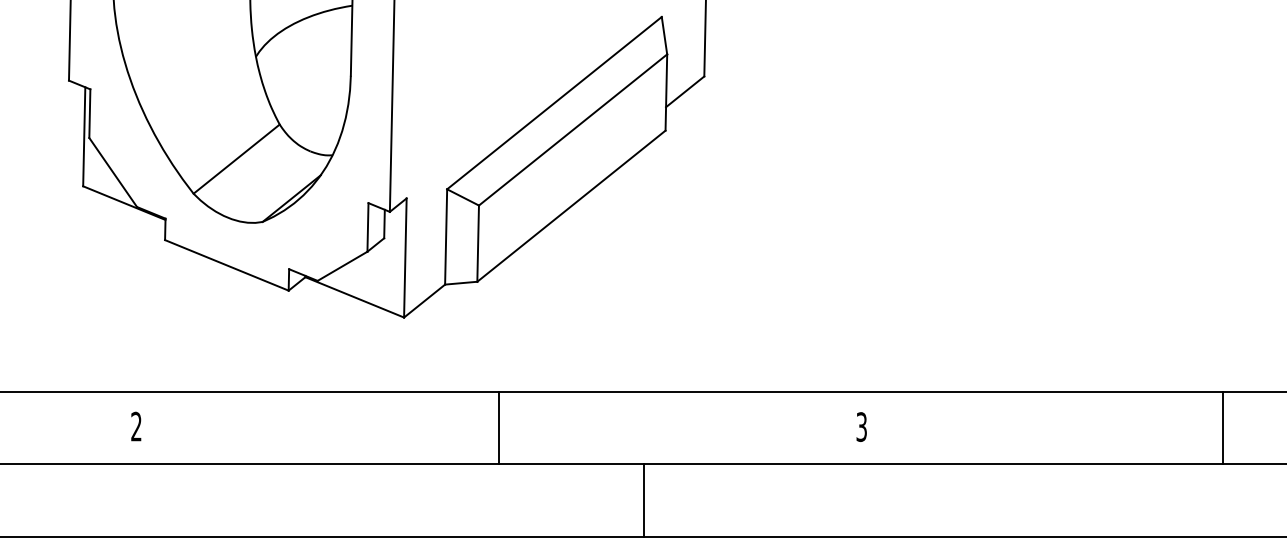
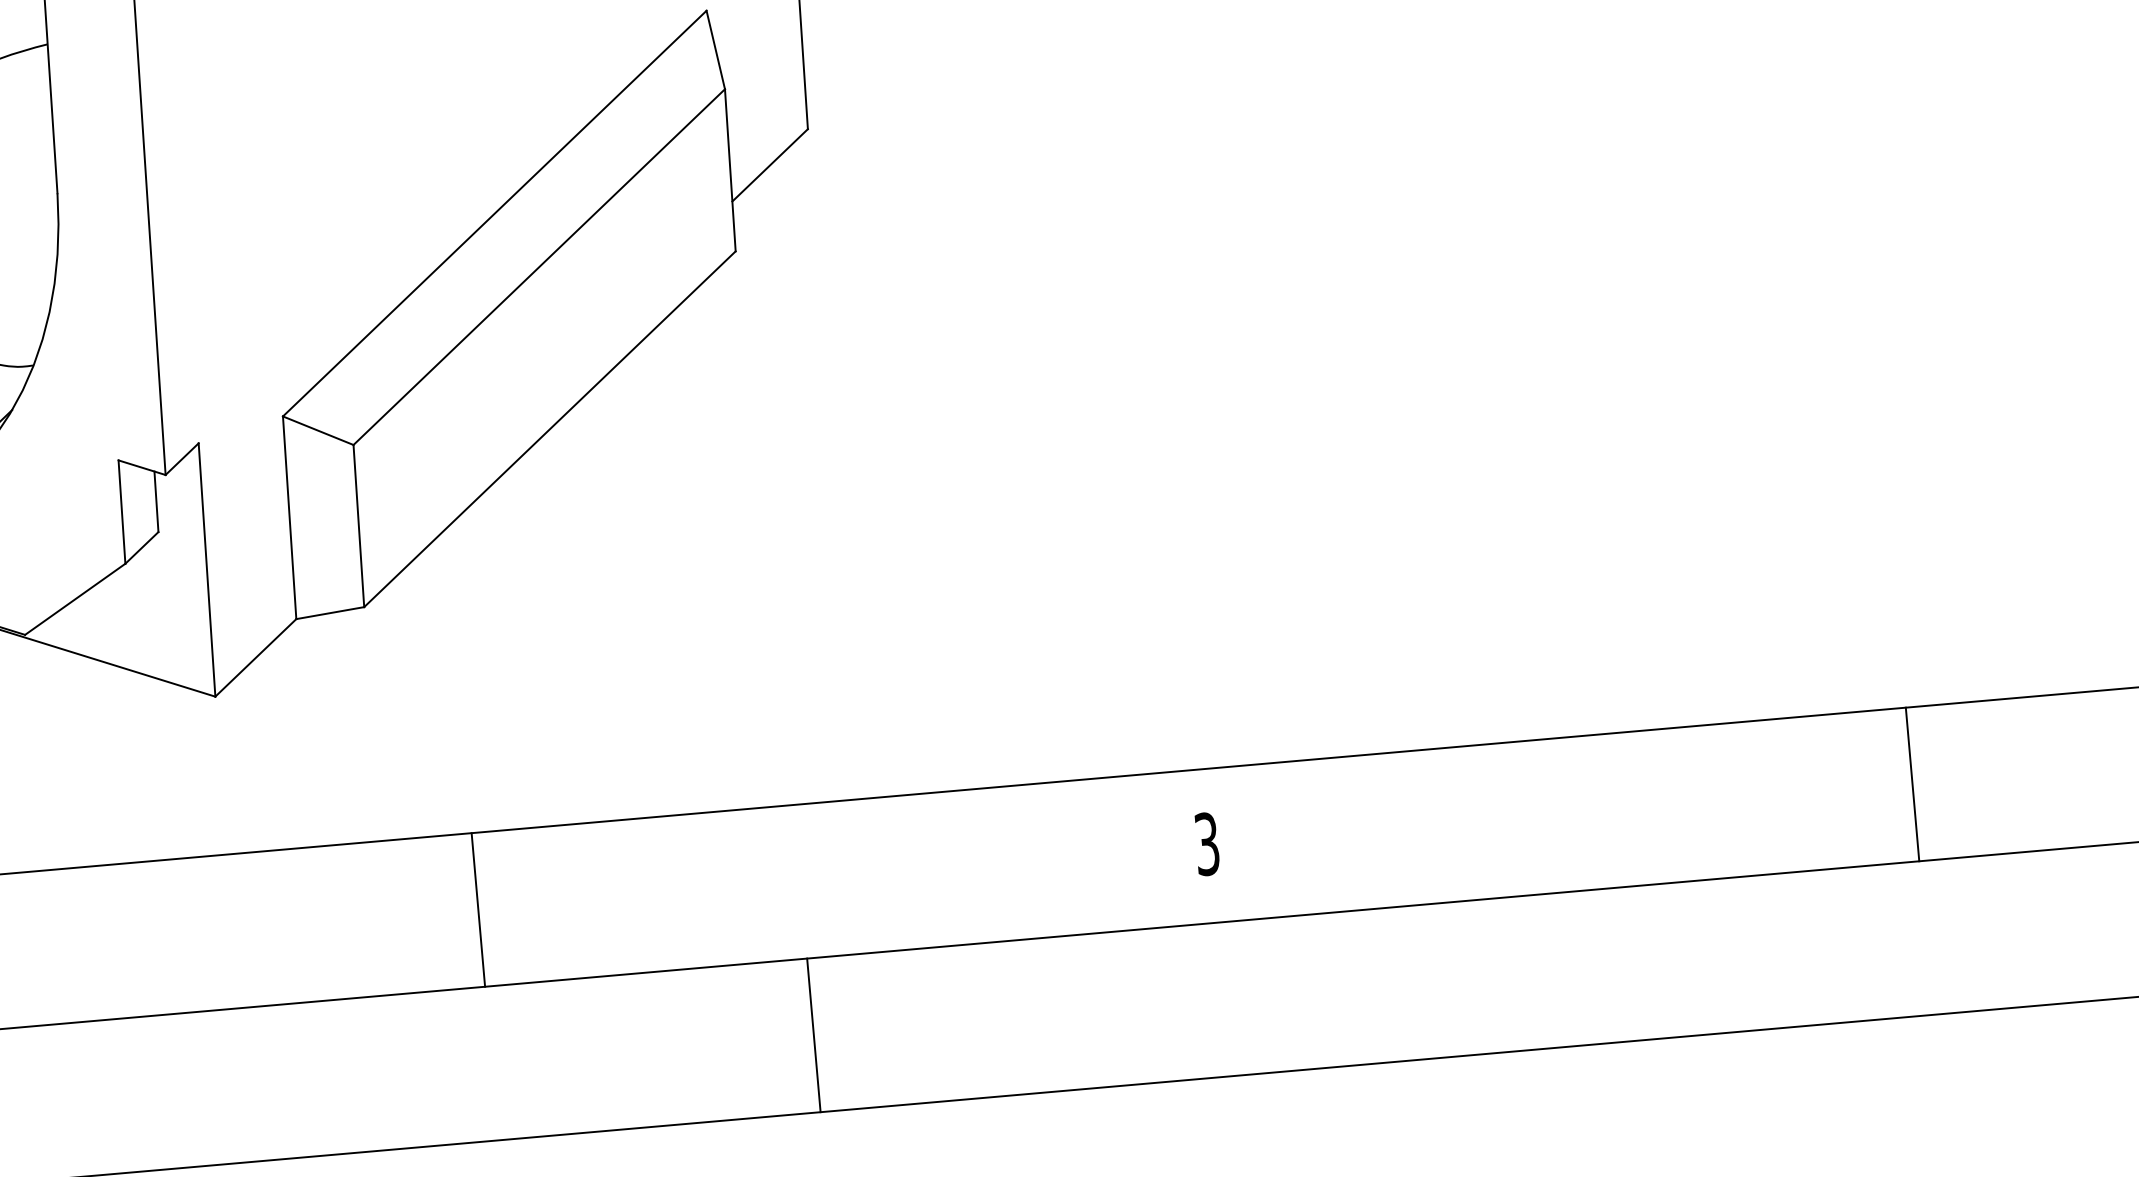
line: (499, 427) -> (478, 908), moved
line: (1222, 427) -> (1911, 783), moved
line: (644, 500) -> (814, 1035), moved

